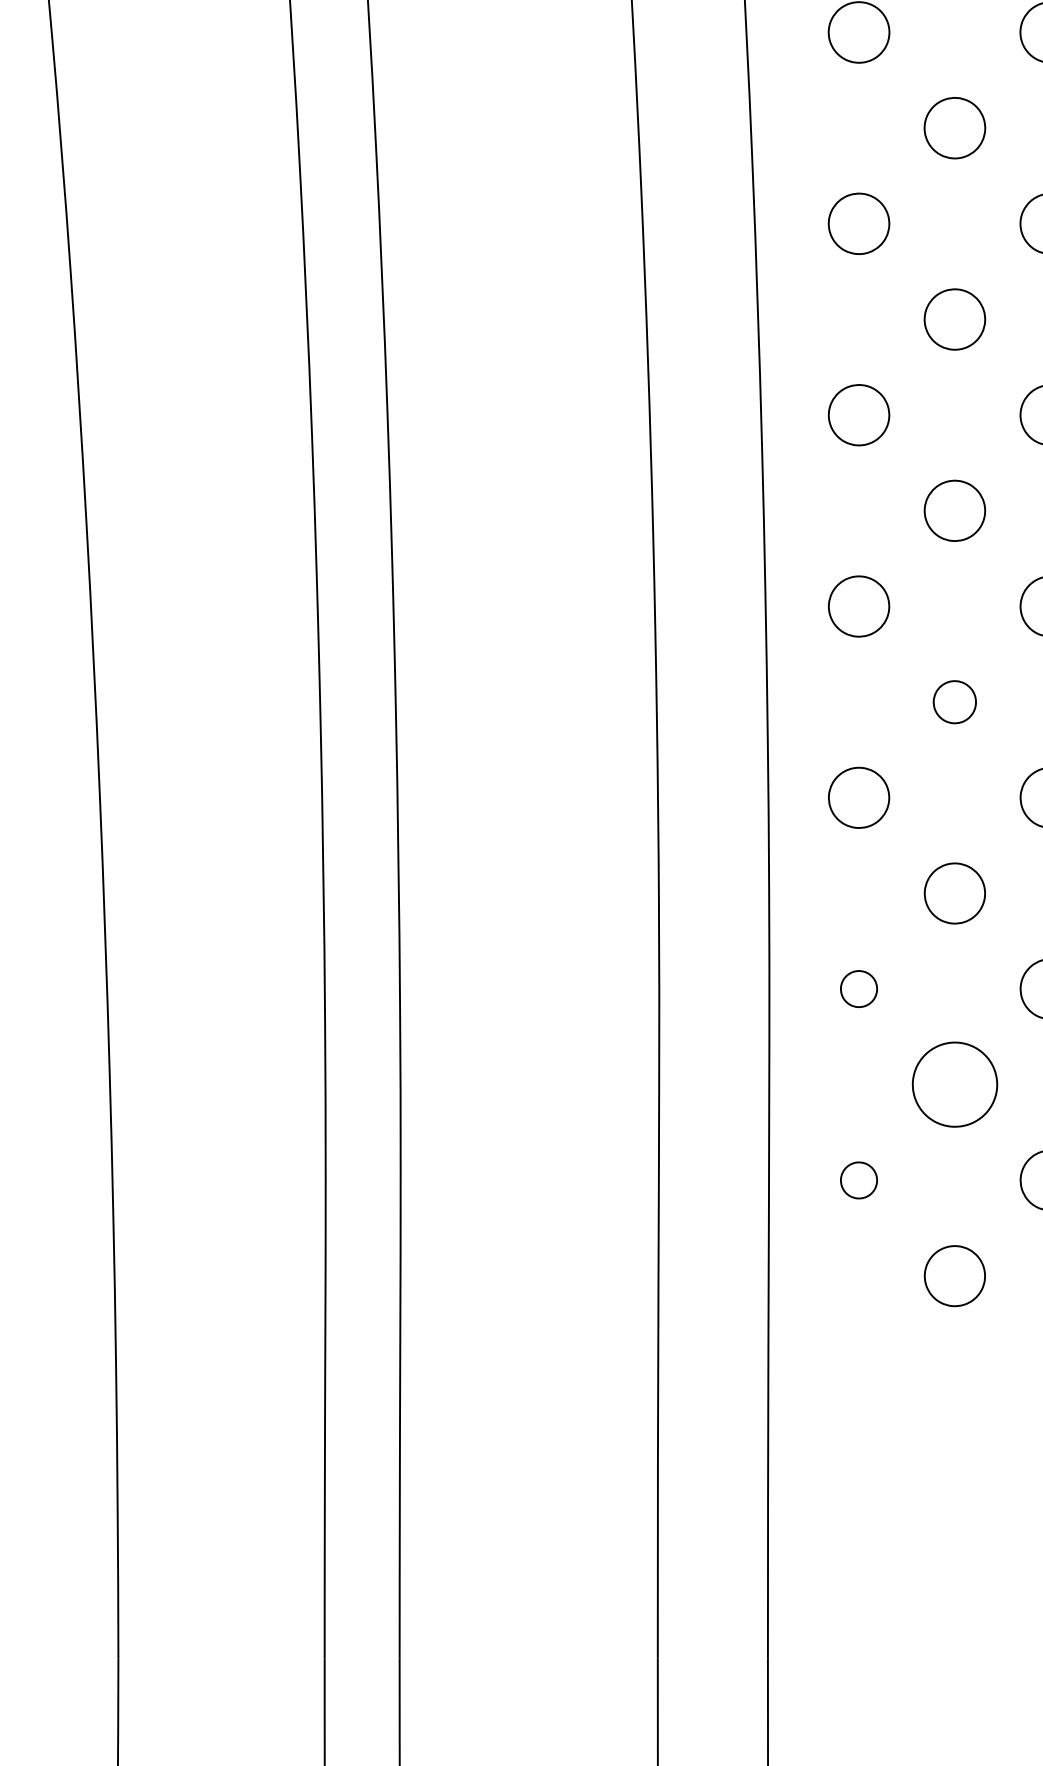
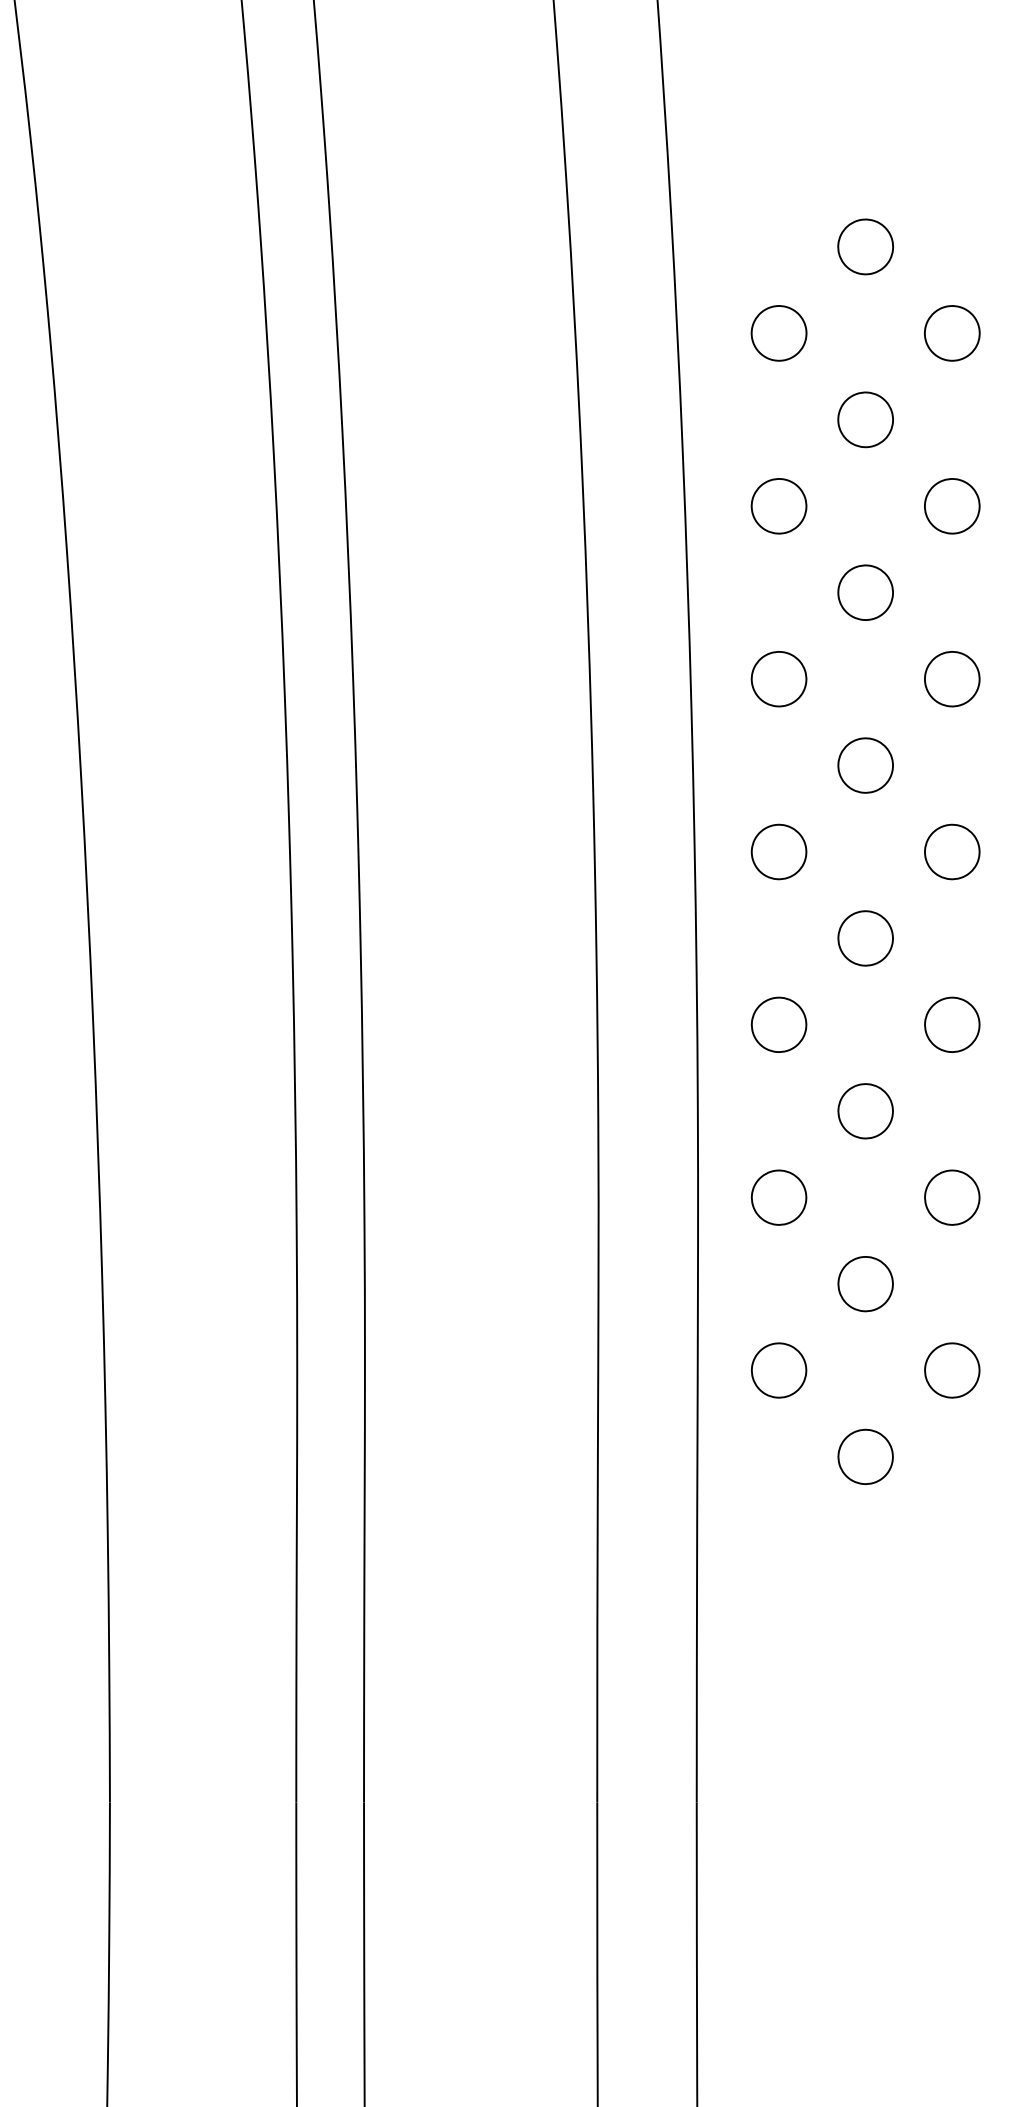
part: (954, 702) -> (865, 938), size x1.43
part: (858, 988) -> (778, 1197), size x1.67
part: (954, 1085) -> (865, 1284), size x0.71
part: (858, 1180) -> (778, 1370), size x1.67

